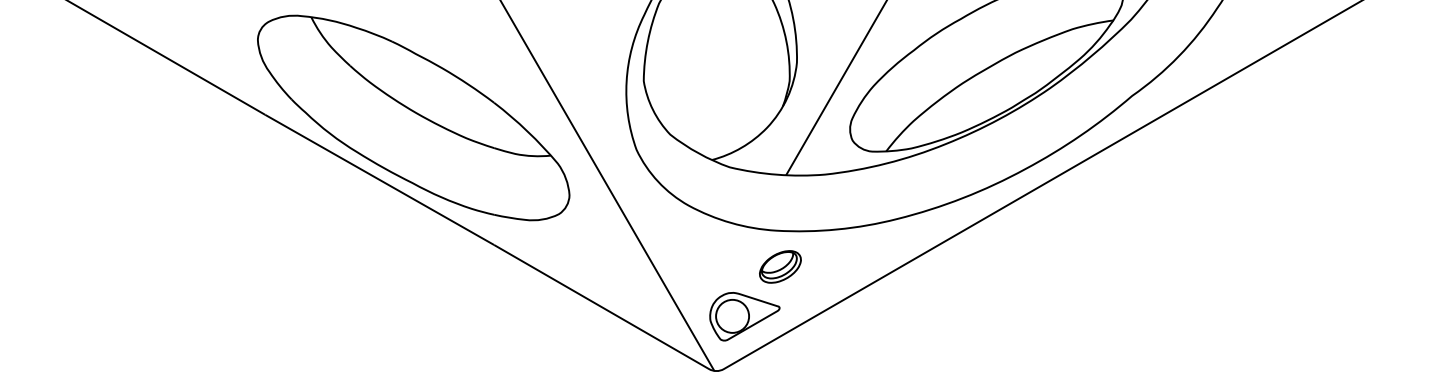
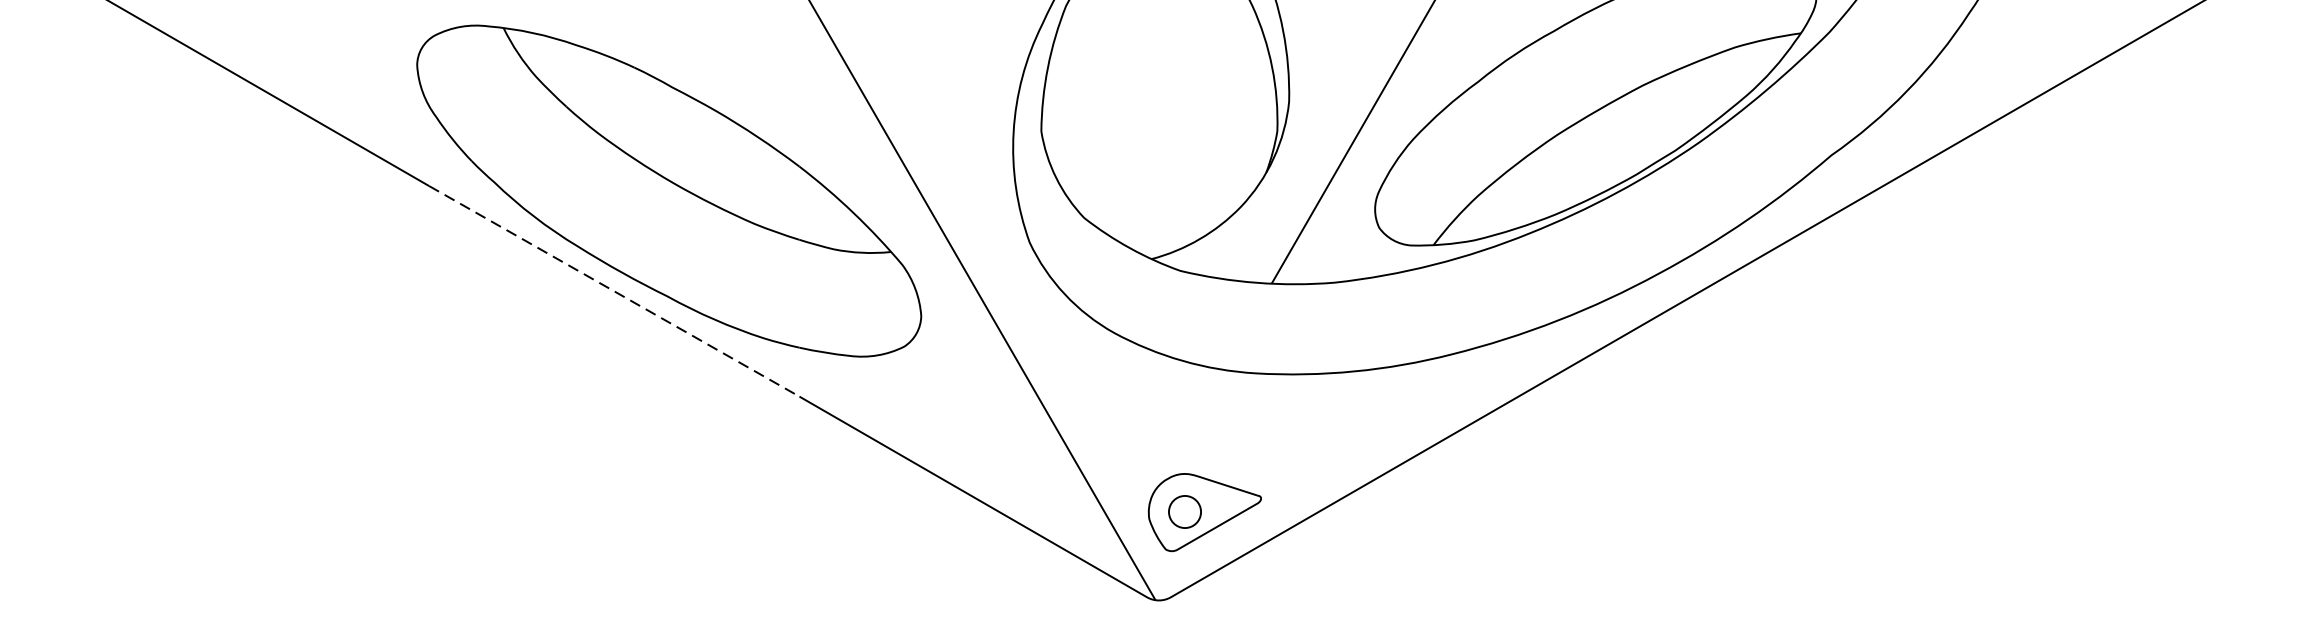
line: (379, 179) -> (613, 290), solid -> dashed
part: (780, 266) -> (1262, 431), removed
circle: (732, 315) -> (1184, 510), size x0.6

